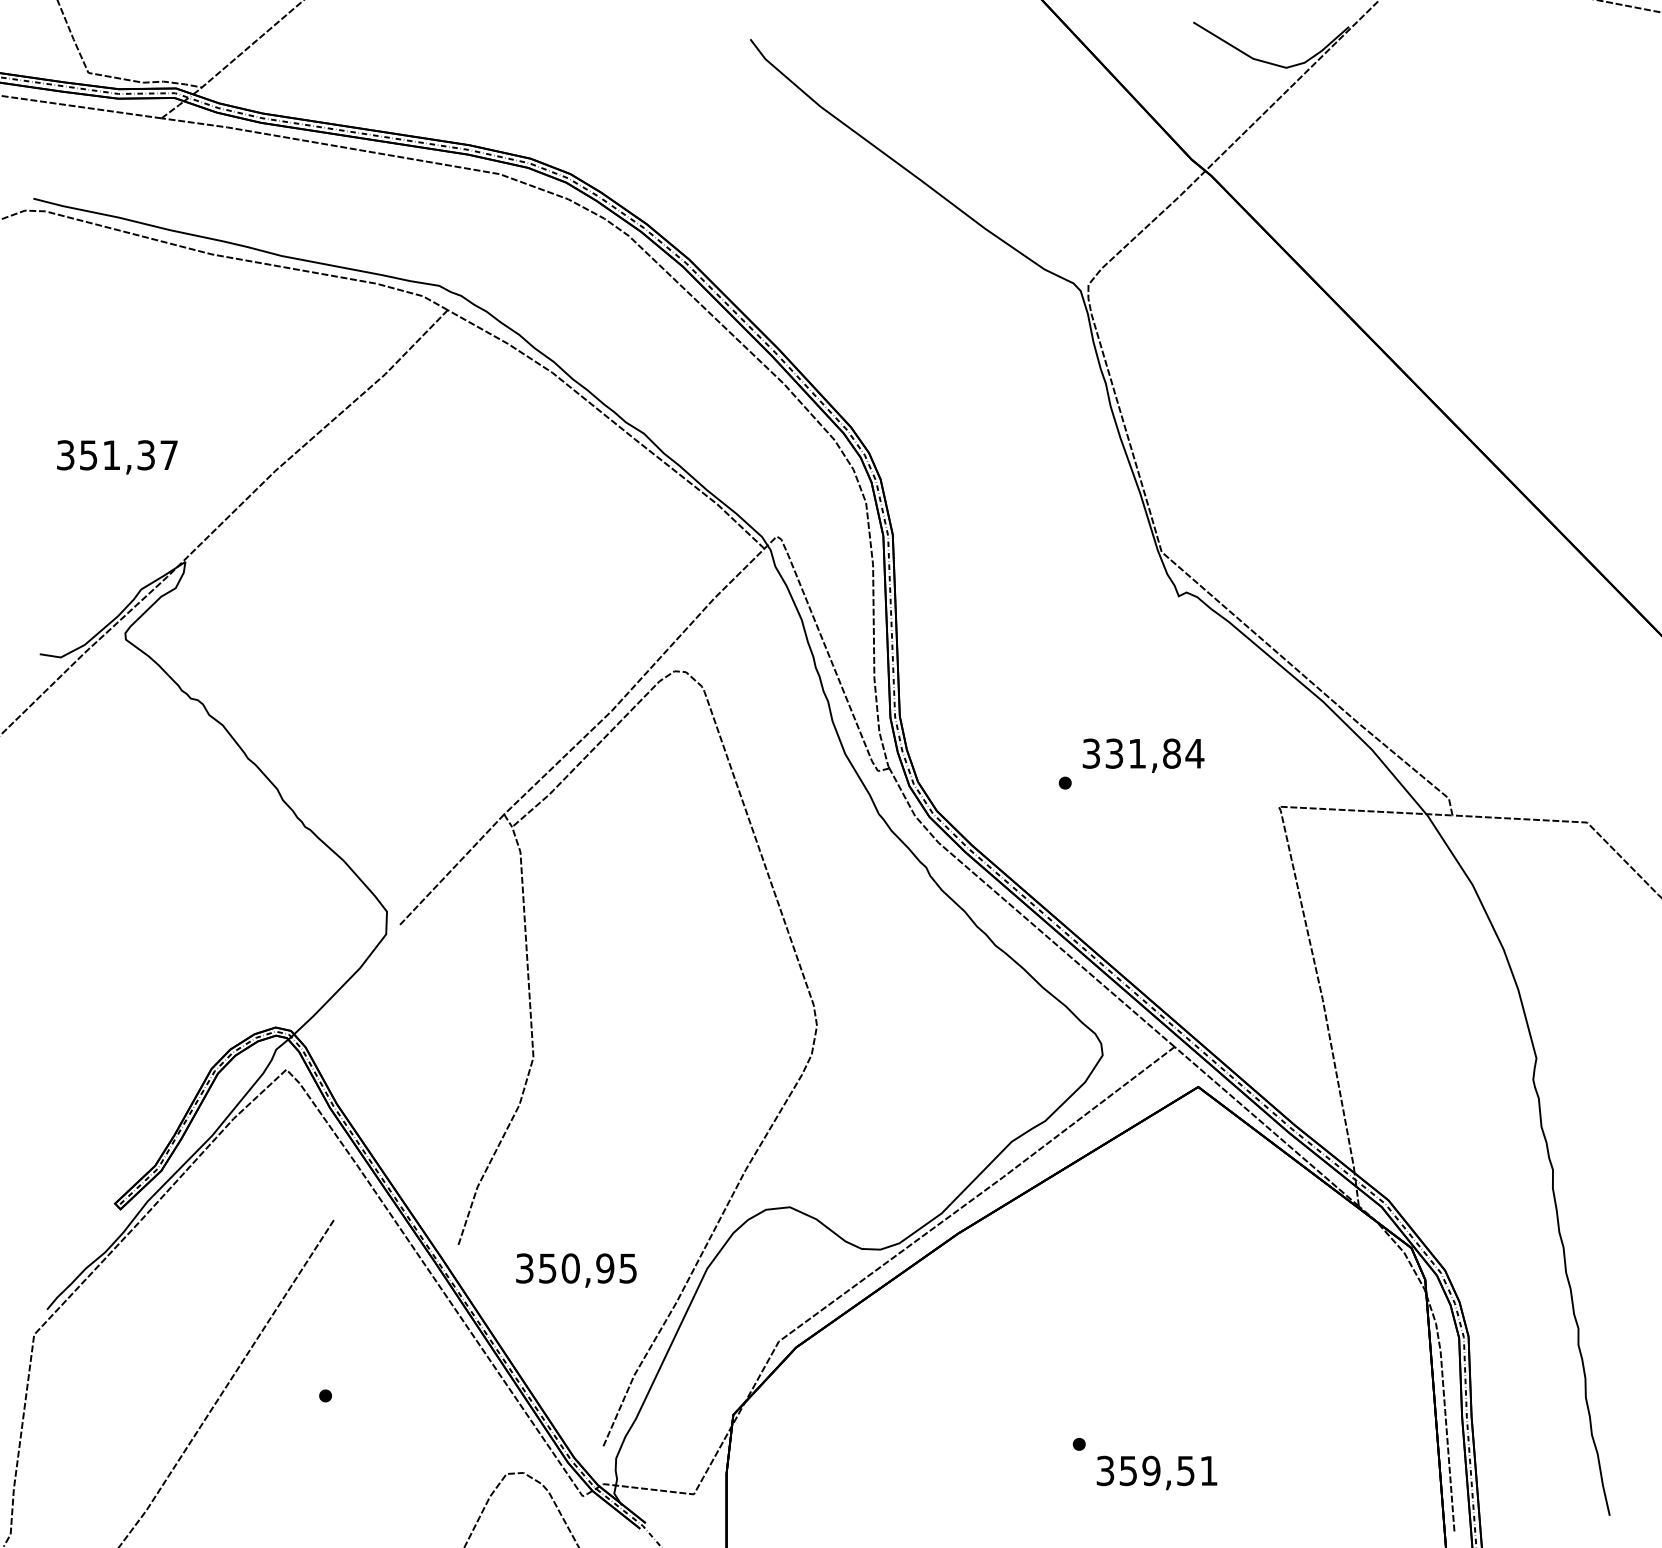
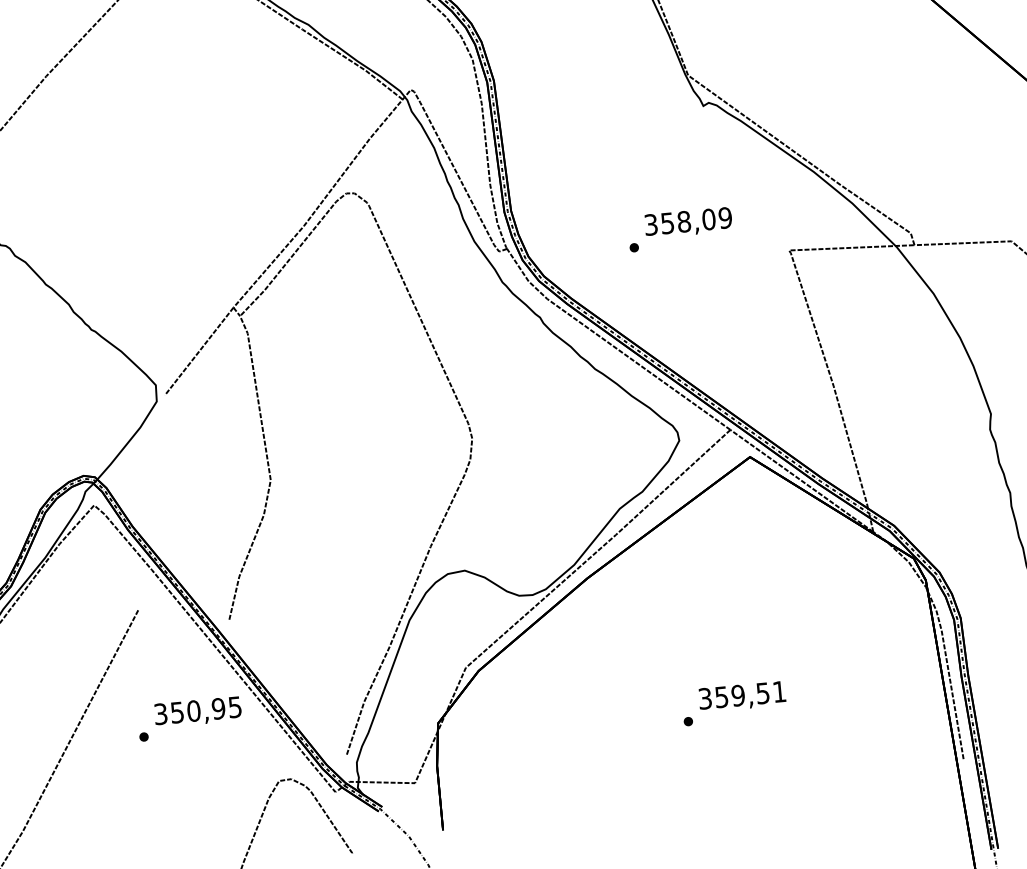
text: (1155, 753) -> (697, 220), 331,84 -> 358,09
text: (576, 1270) -> (198, 712), moved
text: (1156, 1472) -> (742, 696), moved

